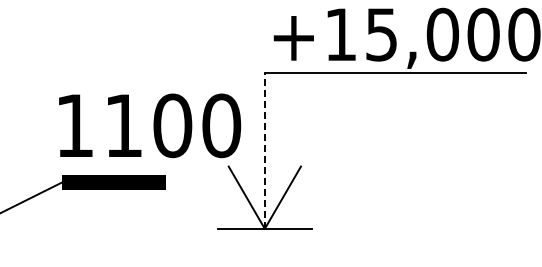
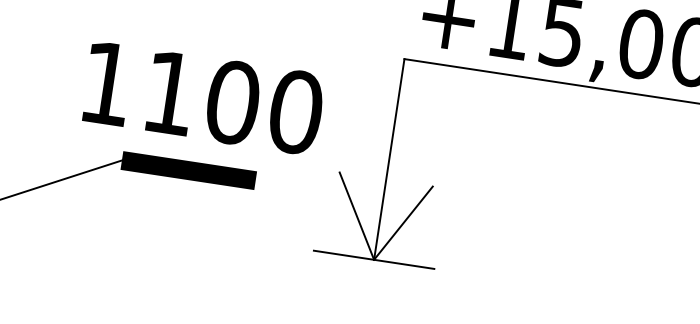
text: (150, 125) -> (204, 97), moved
line: (264, 151) -> (388, 160), dashed -> solid

